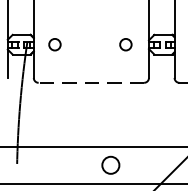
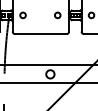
line: (90, 83) -> (40, 34), dashed -> solid

